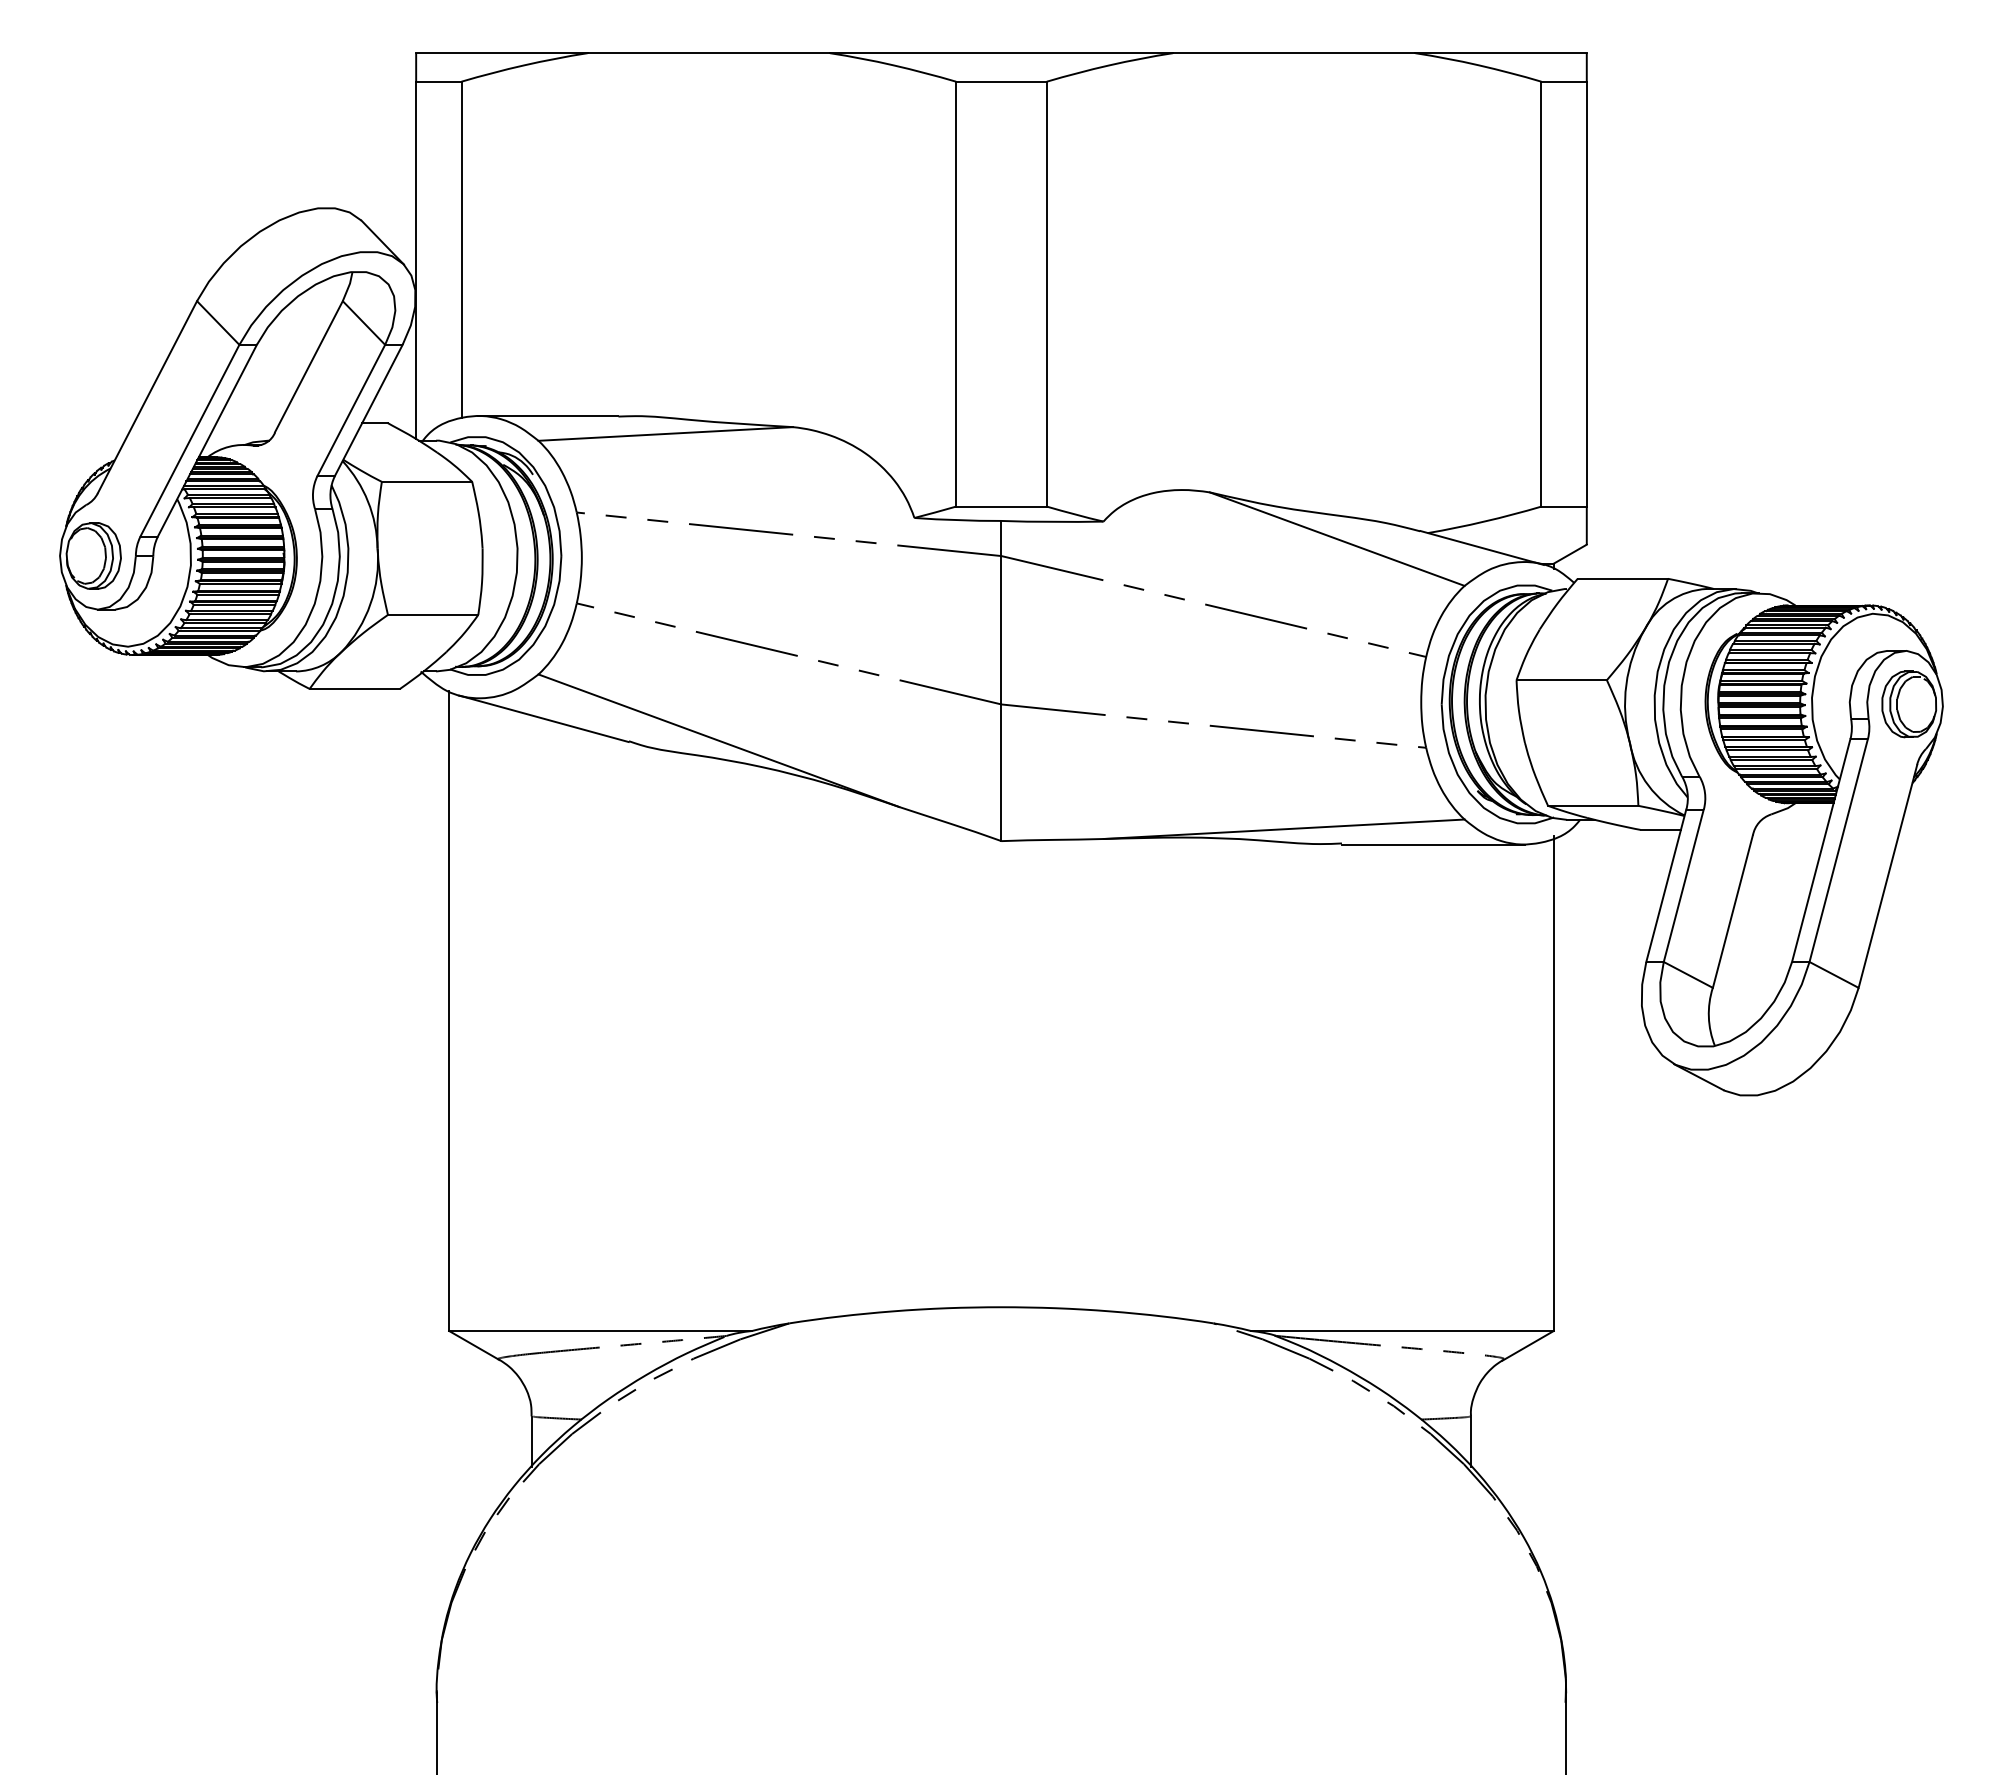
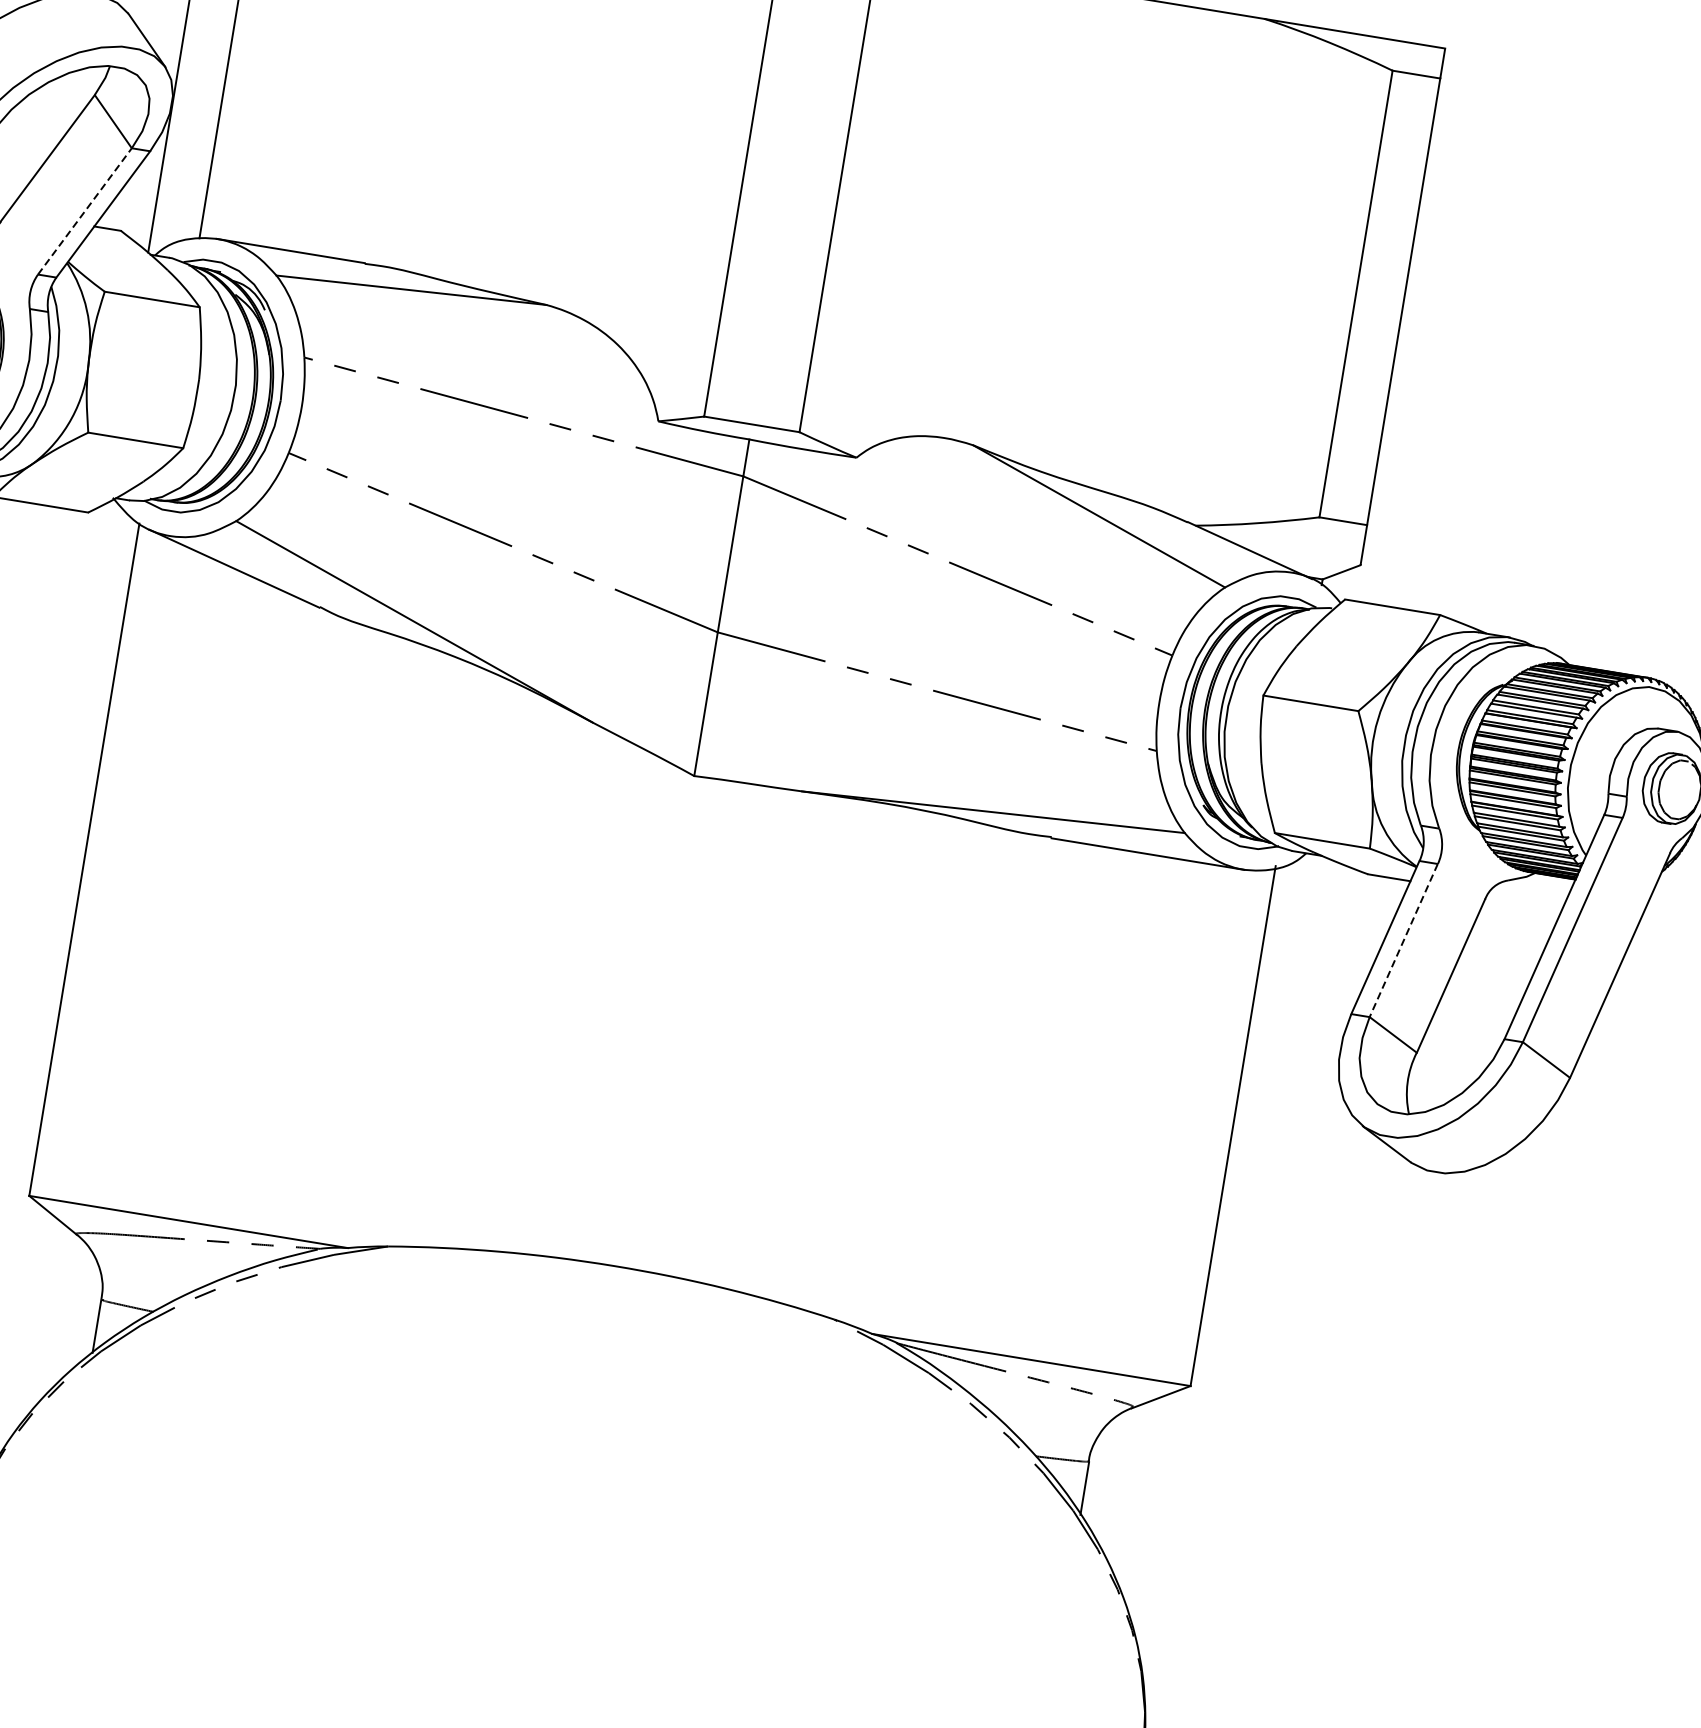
line: (351, 410) -> (85, 211), solid -> dashed
line: (1683, 885) -> (1403, 940), solid -> dashed

